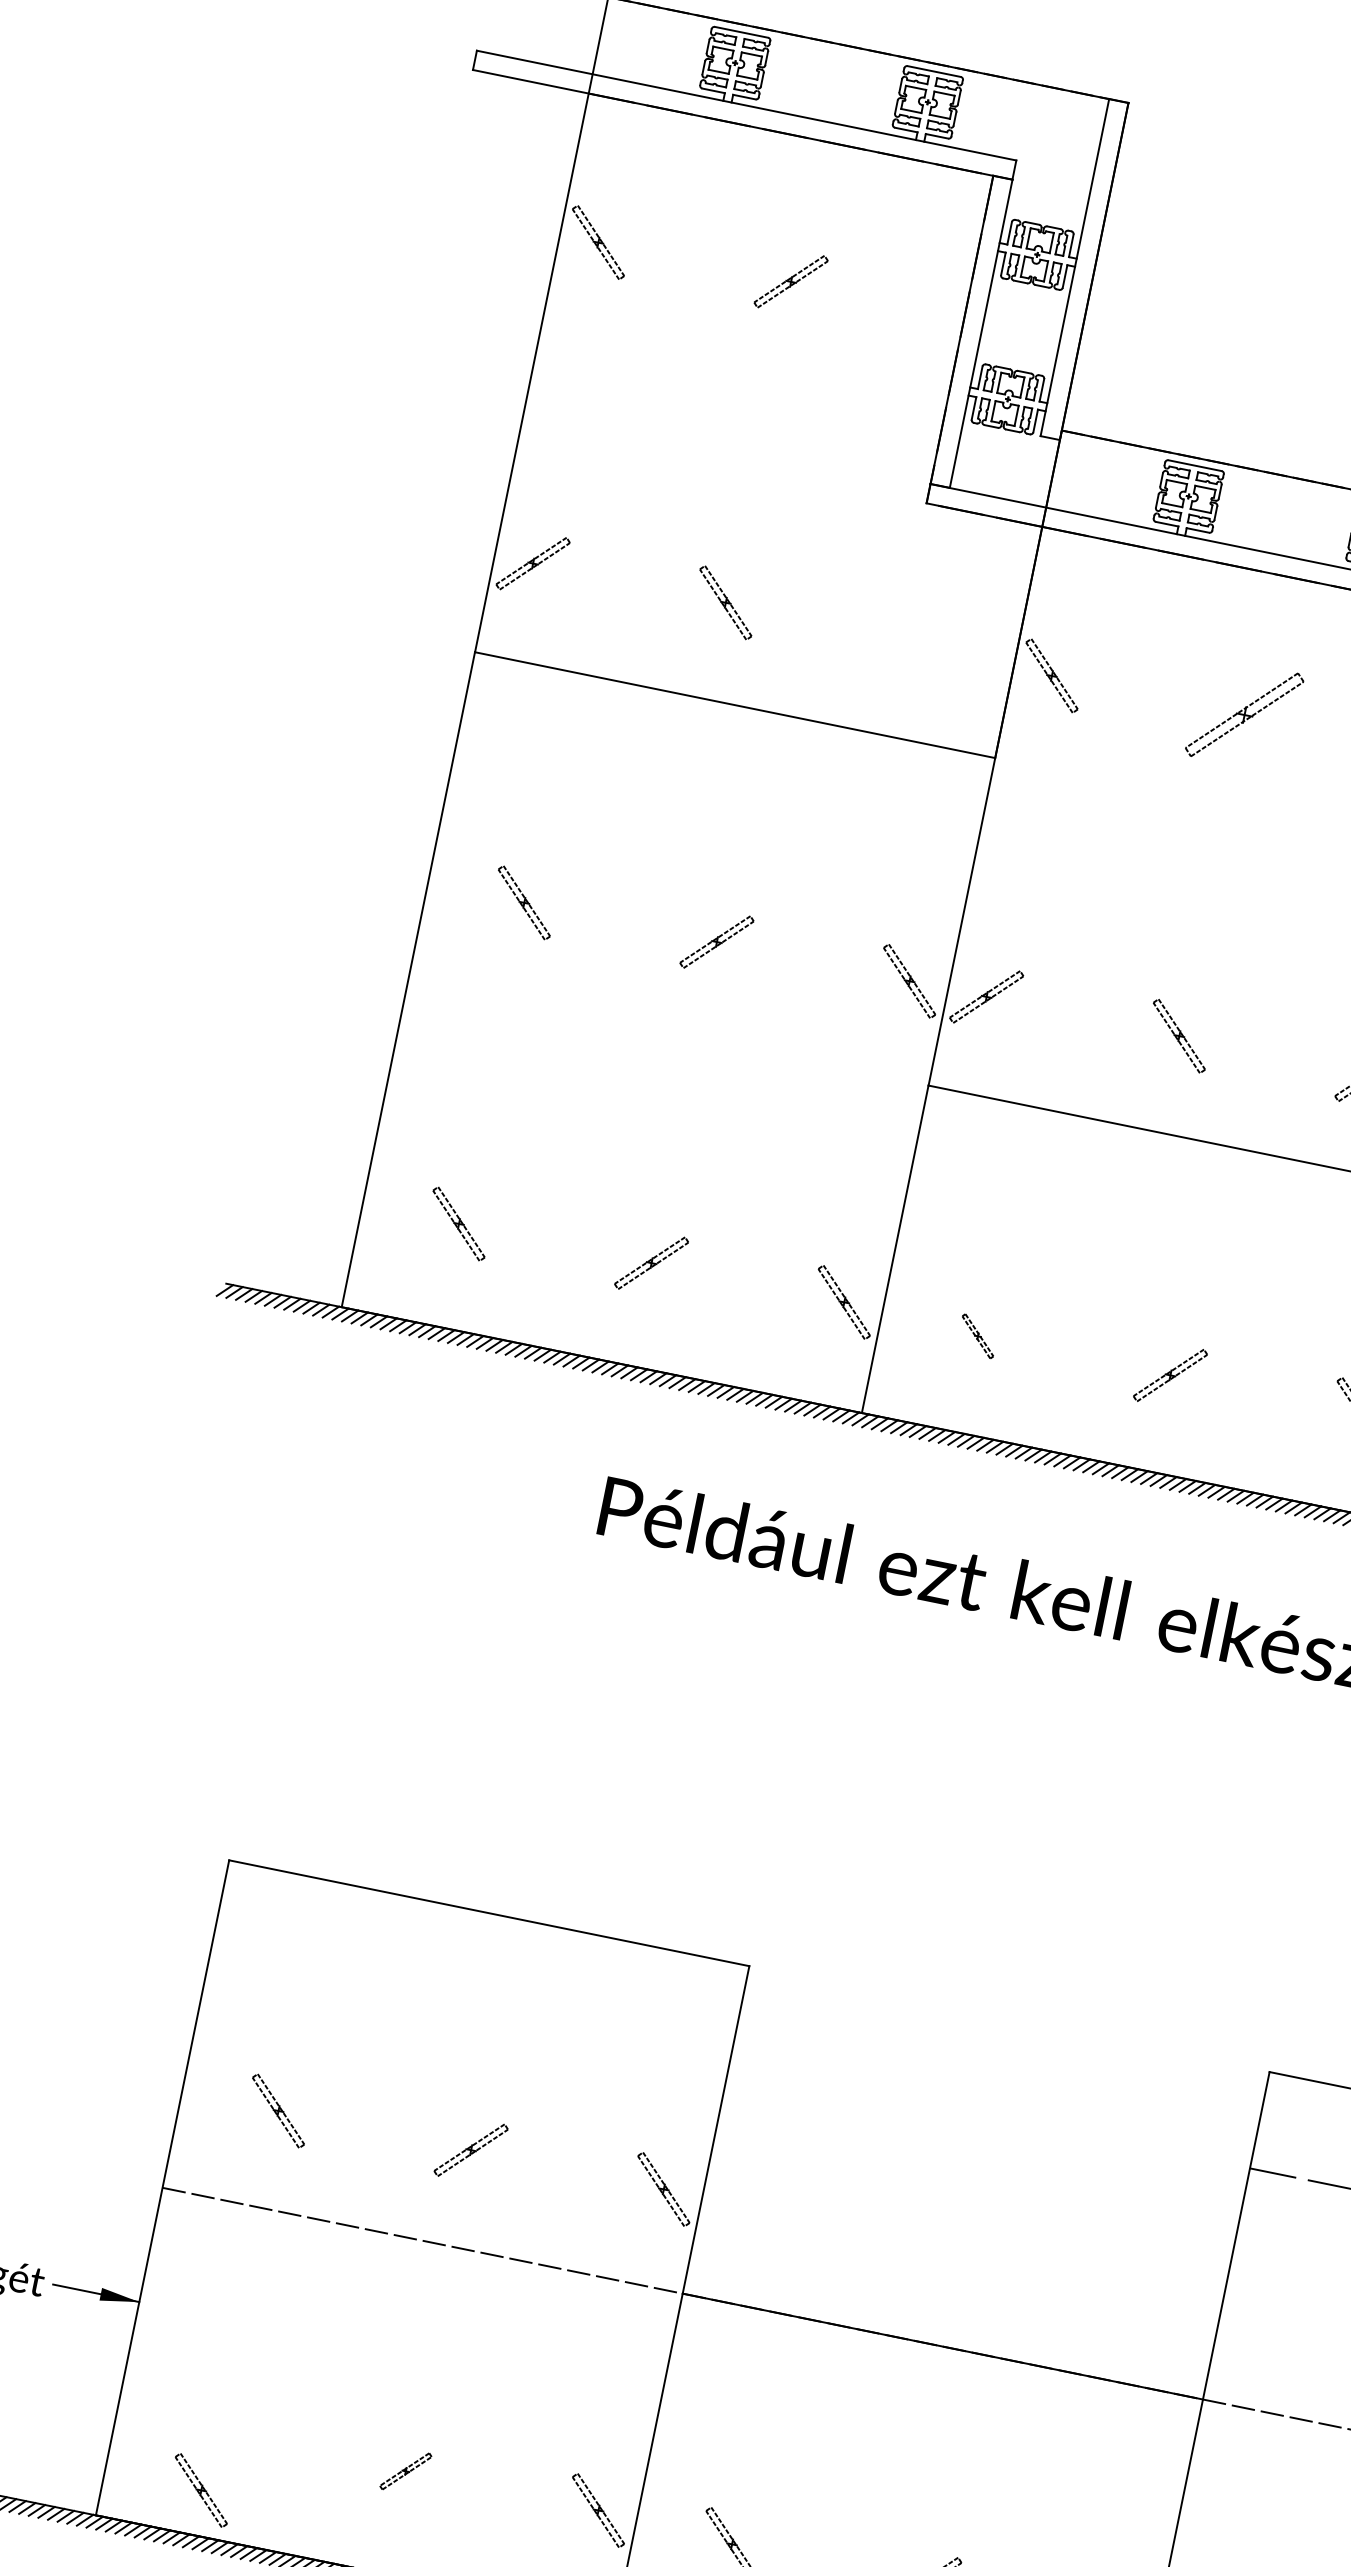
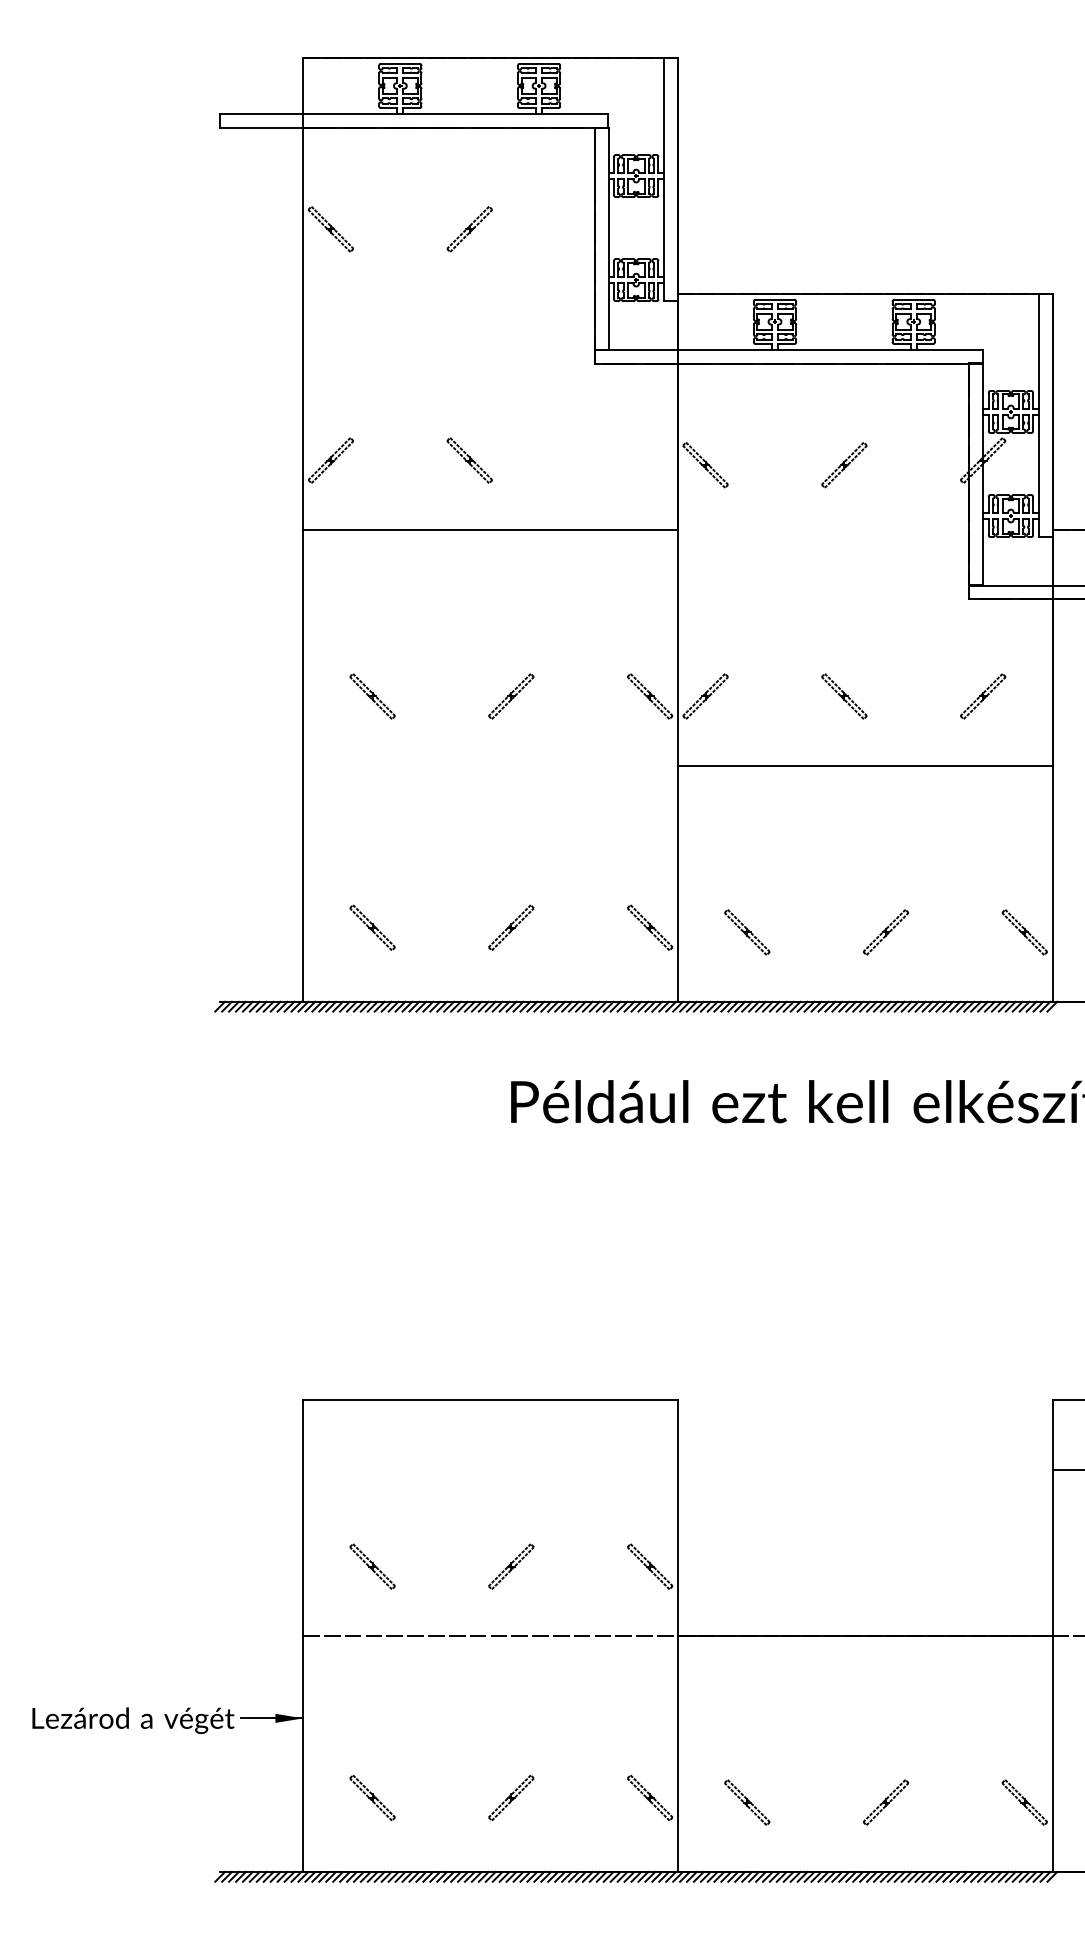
part: (1244, 715) -> (844, 465), size x0.62
part: (978, 1336) -> (747, 932), size x1.67
part: (406, 2470) -> (511, 1797), size x1.43
part: (201, 2489) -> (372, 1797), moved

